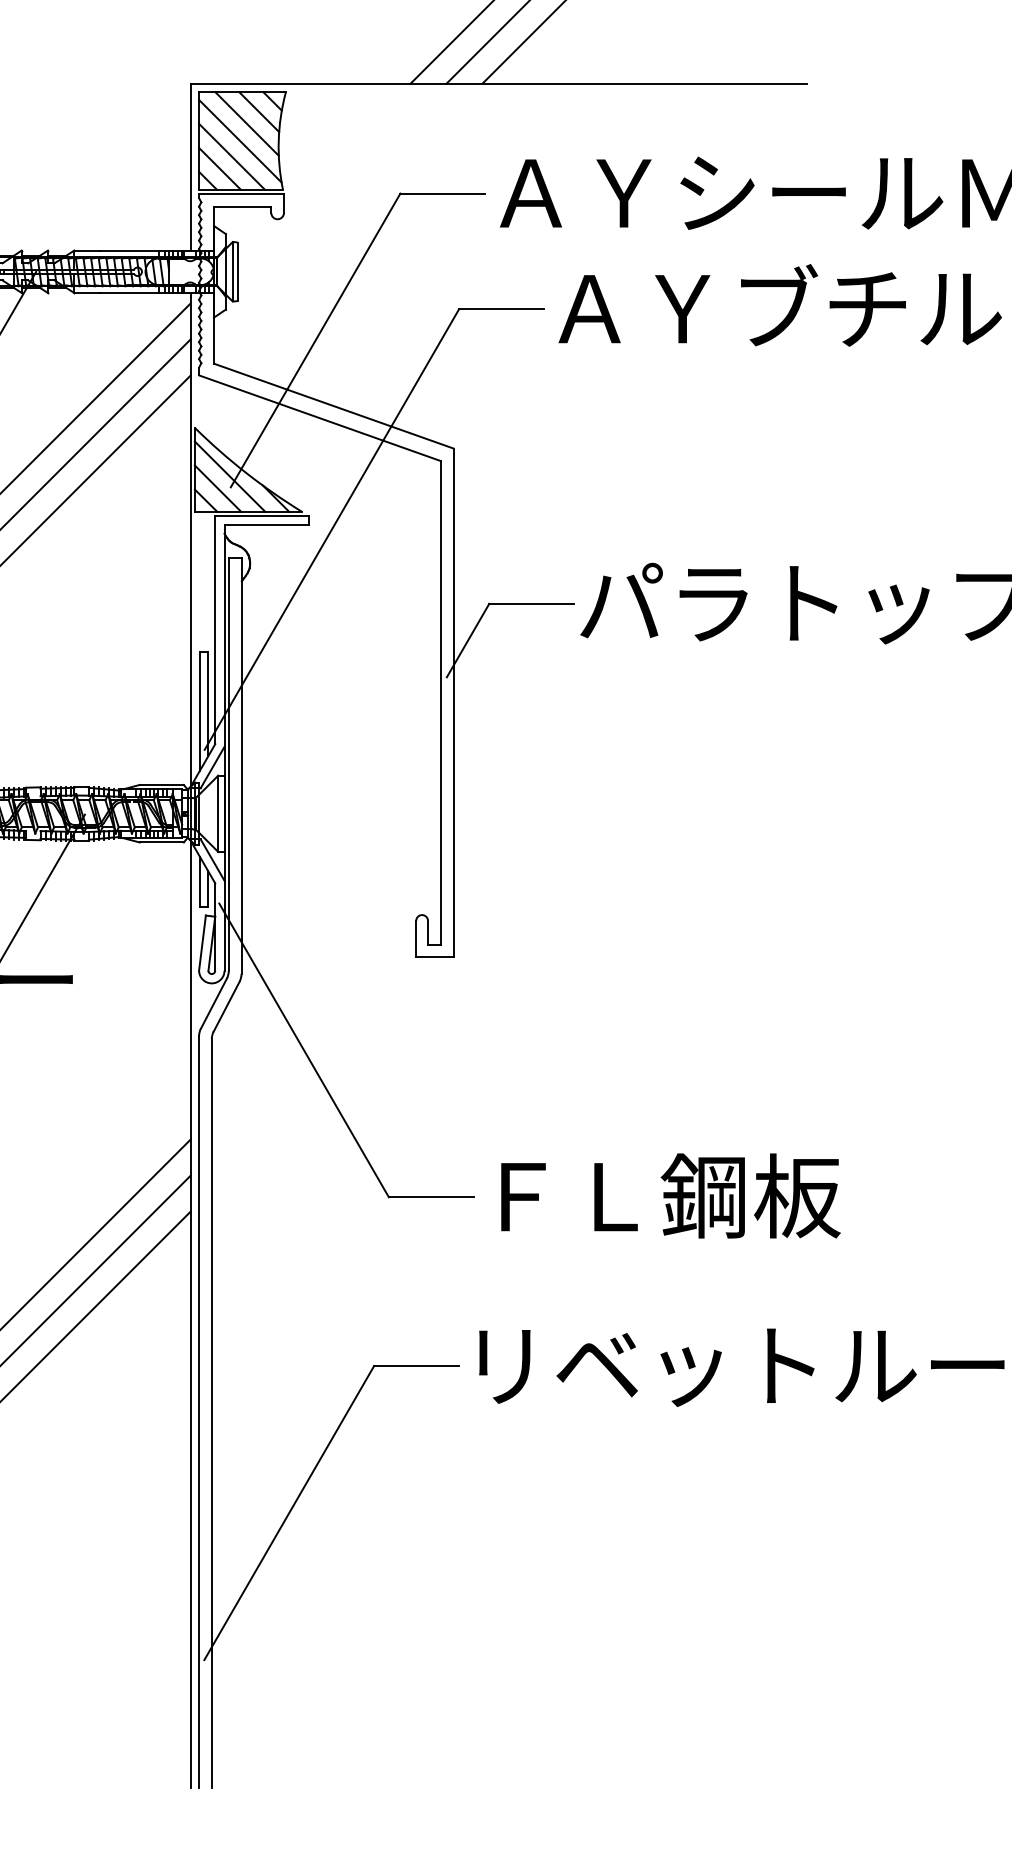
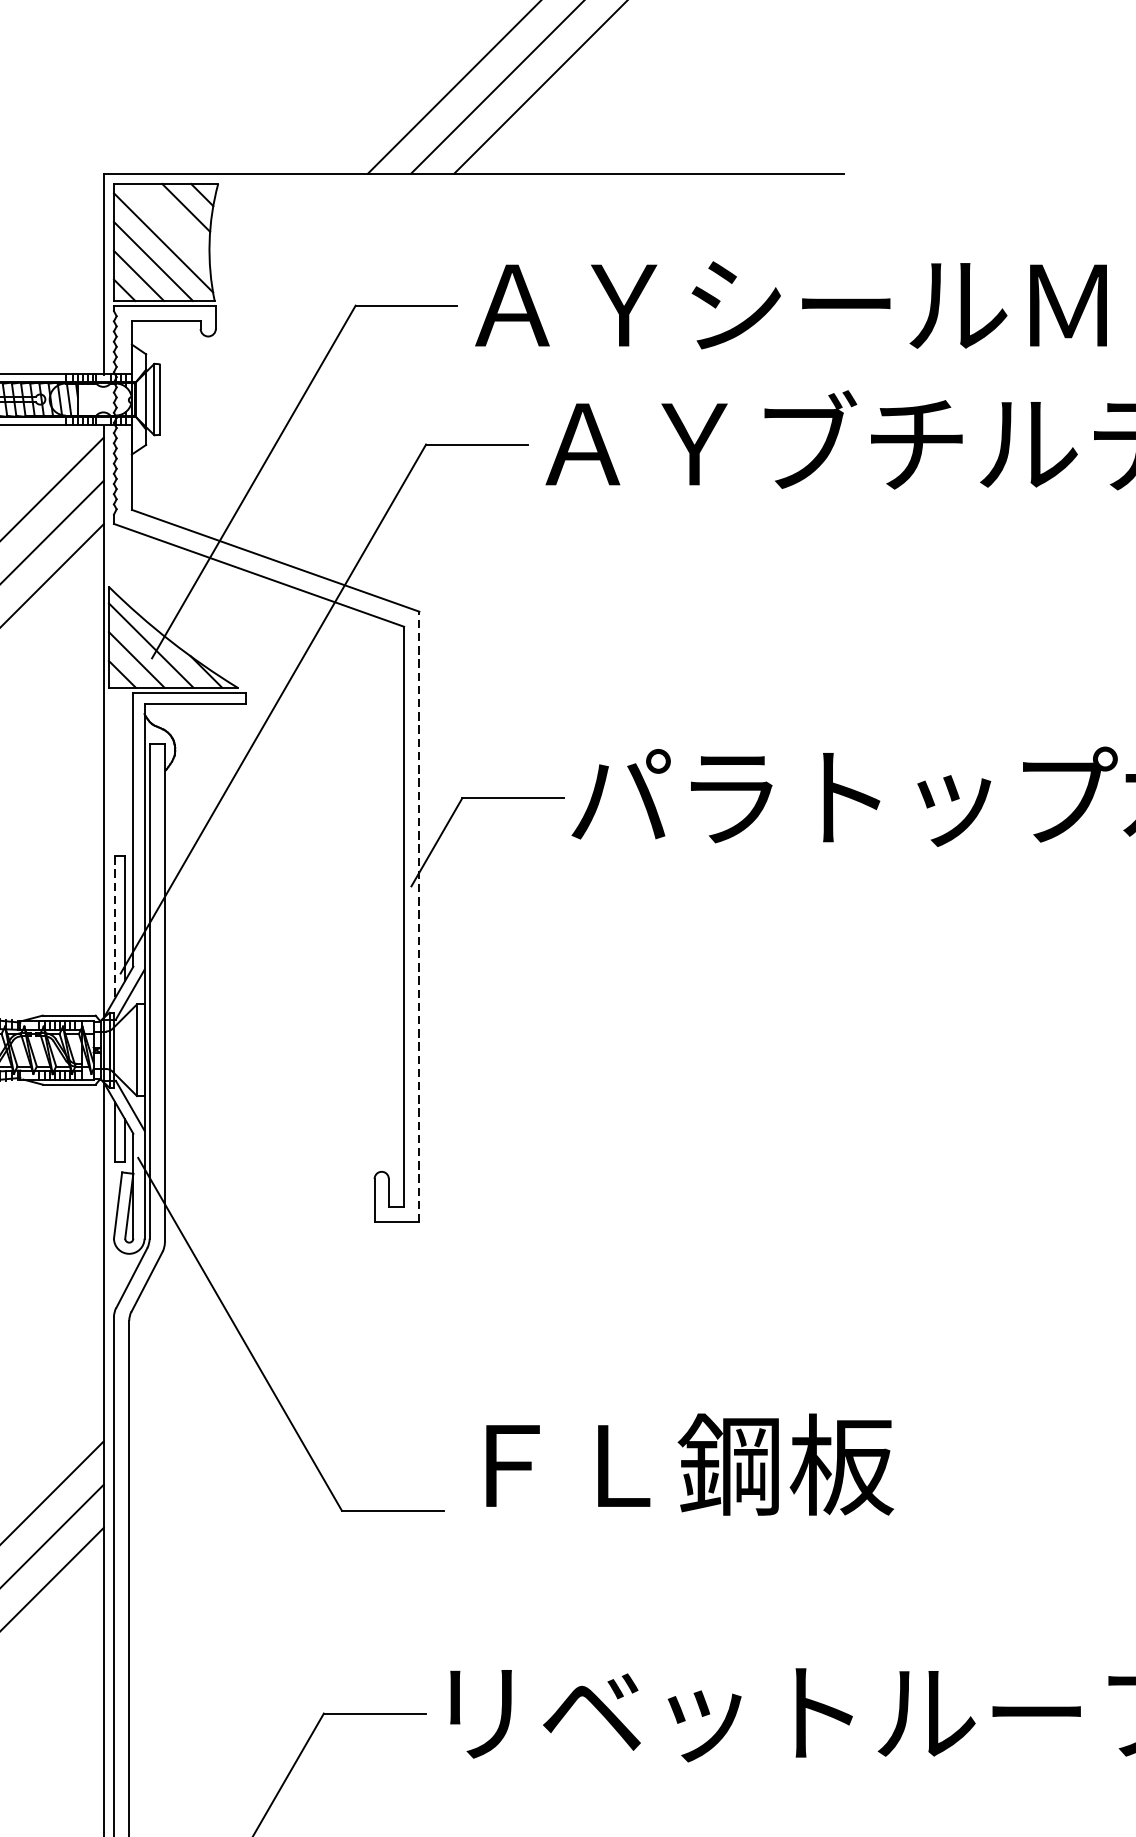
line: (246, 123) -> (170, 221), removed
line: (453, 702) -> (419, 916), solid -> dashed
line: (199, 712) -> (114, 928), solid -> dashed
text: (670, 1195) -> (689, 1464), moved

